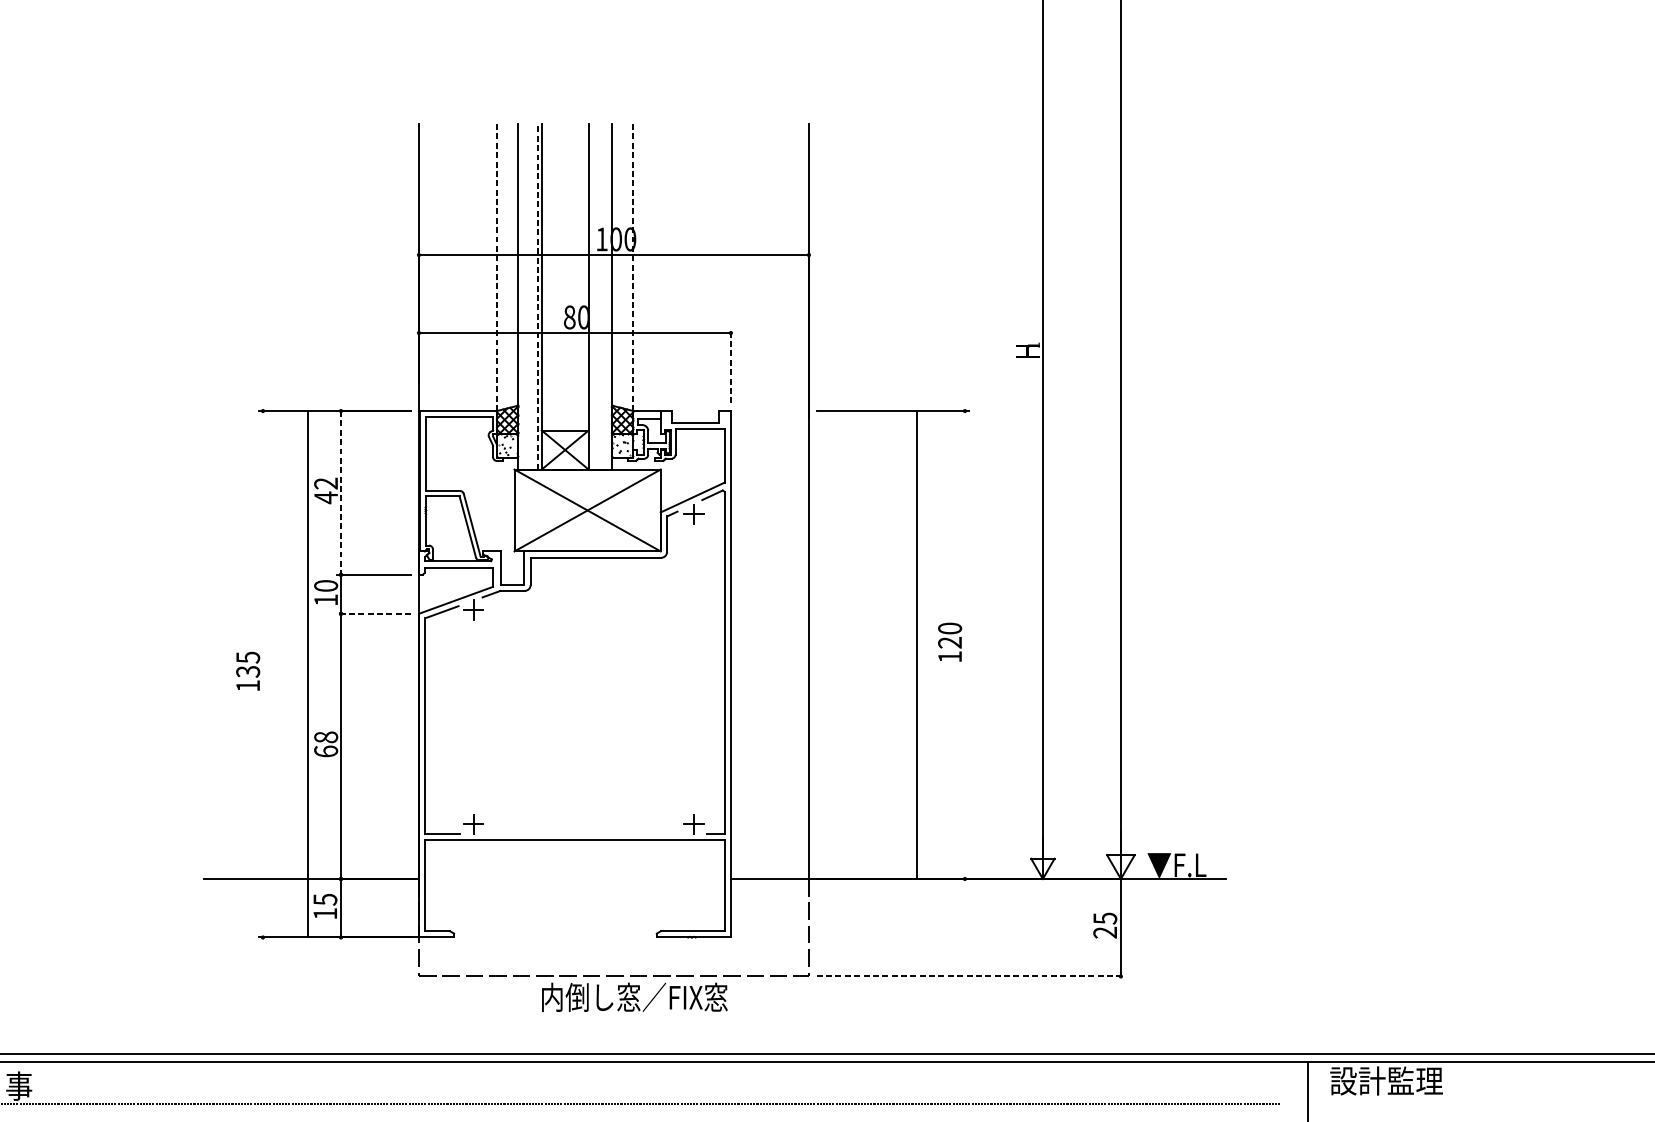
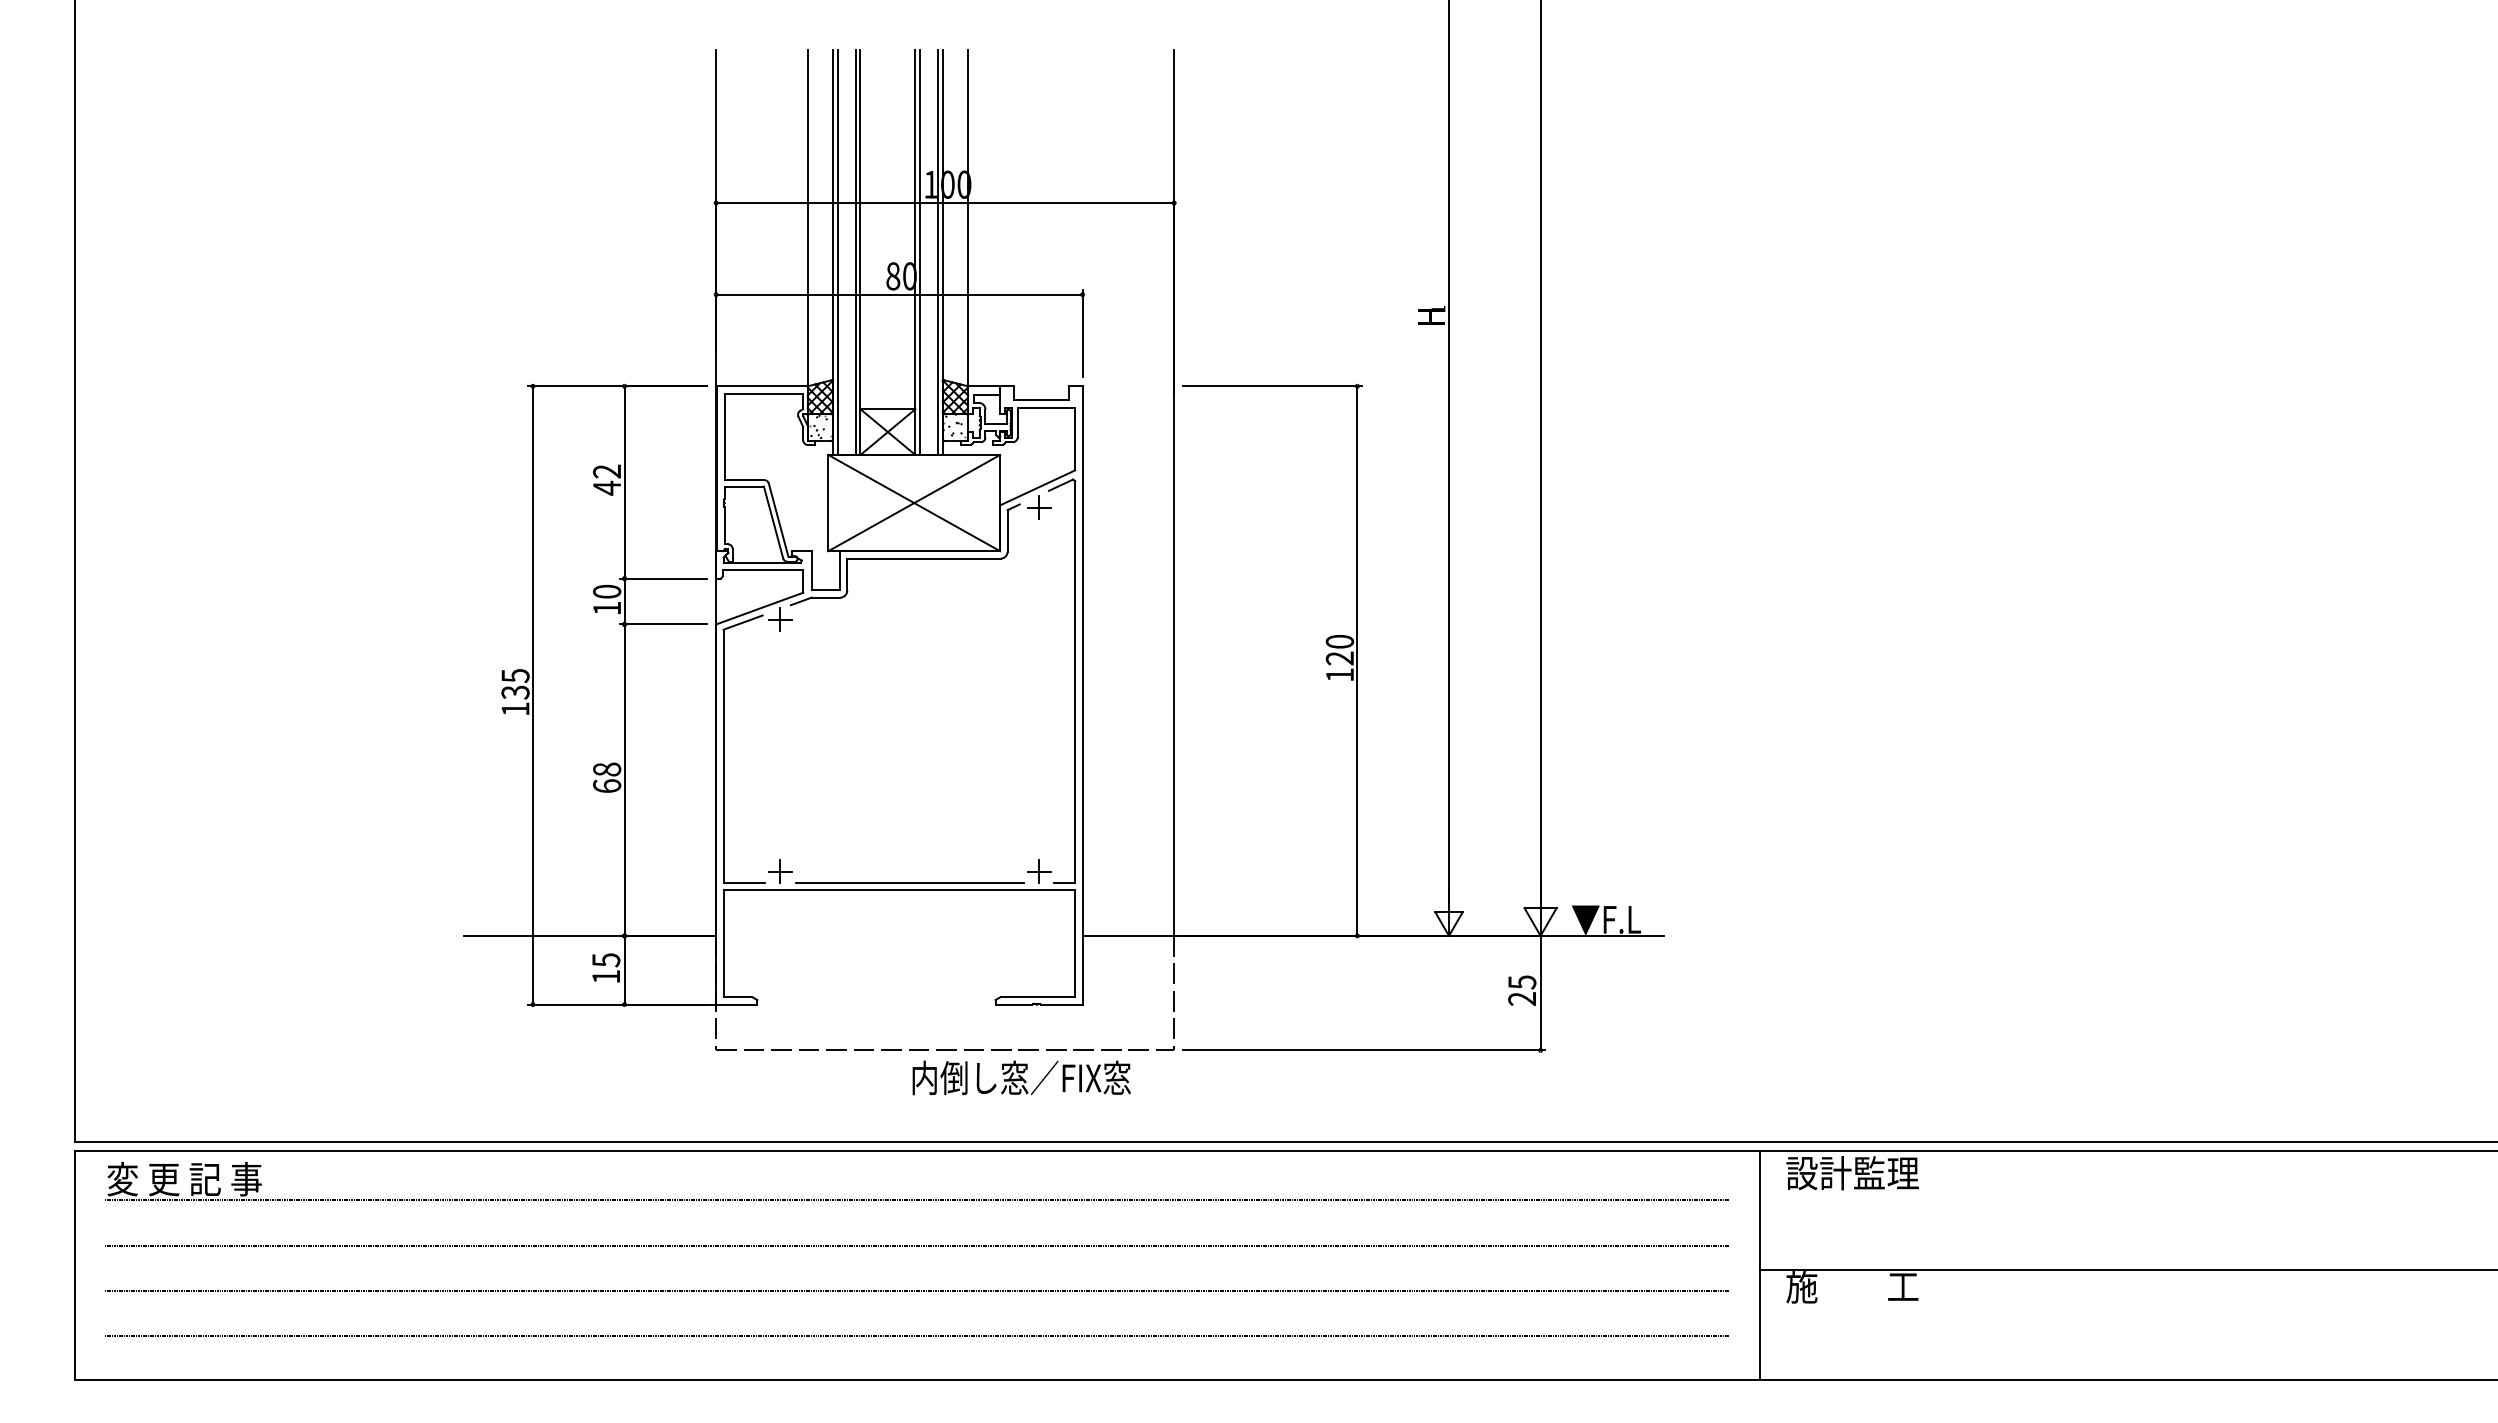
line: (496, 267) -> (807, 217), dashed -> solid
line: (633, 267) -> (968, 217), dashed -> solid
line: (522, 297) -> (837, 252), added
line: (537, 297) -> (855, 252), dashed -> solid
line: (592, 297) -> (919, 252), added
line: (608, 297) -> (938, 252), added
line: (730, 366) -> (1082, 333), dashed -> solid
line: (340, 492) -> (624, 482), dashed -> solid
line: (374, 613) -> (663, 624), dashed -> solid
line: (917, 644) -> (1357, 660), moved
line: (307, 674) -> (532, 695), moved
line: (583, 833) -> (909, 882), added
line: (970, 976) -> (1364, 1050), dashed -> solid
text: (634, 996) -> (1021, 1077), moved

